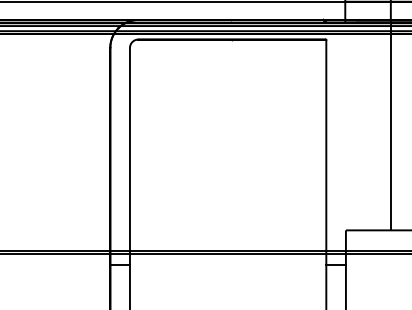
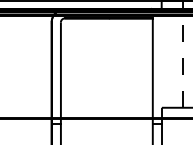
line: (391, 127) -> (183, 59), solid -> dashed

